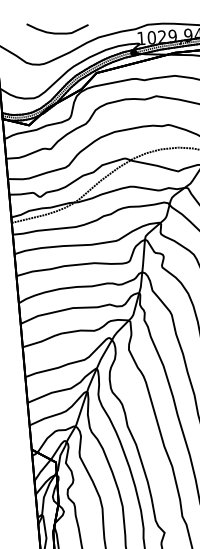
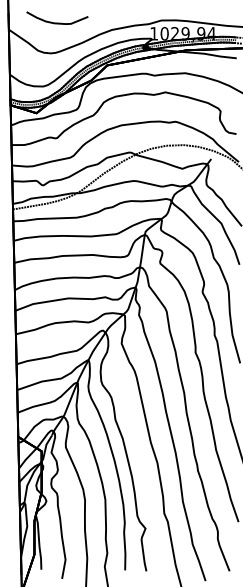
curve: (58, 32) -> (57, 22), moved

